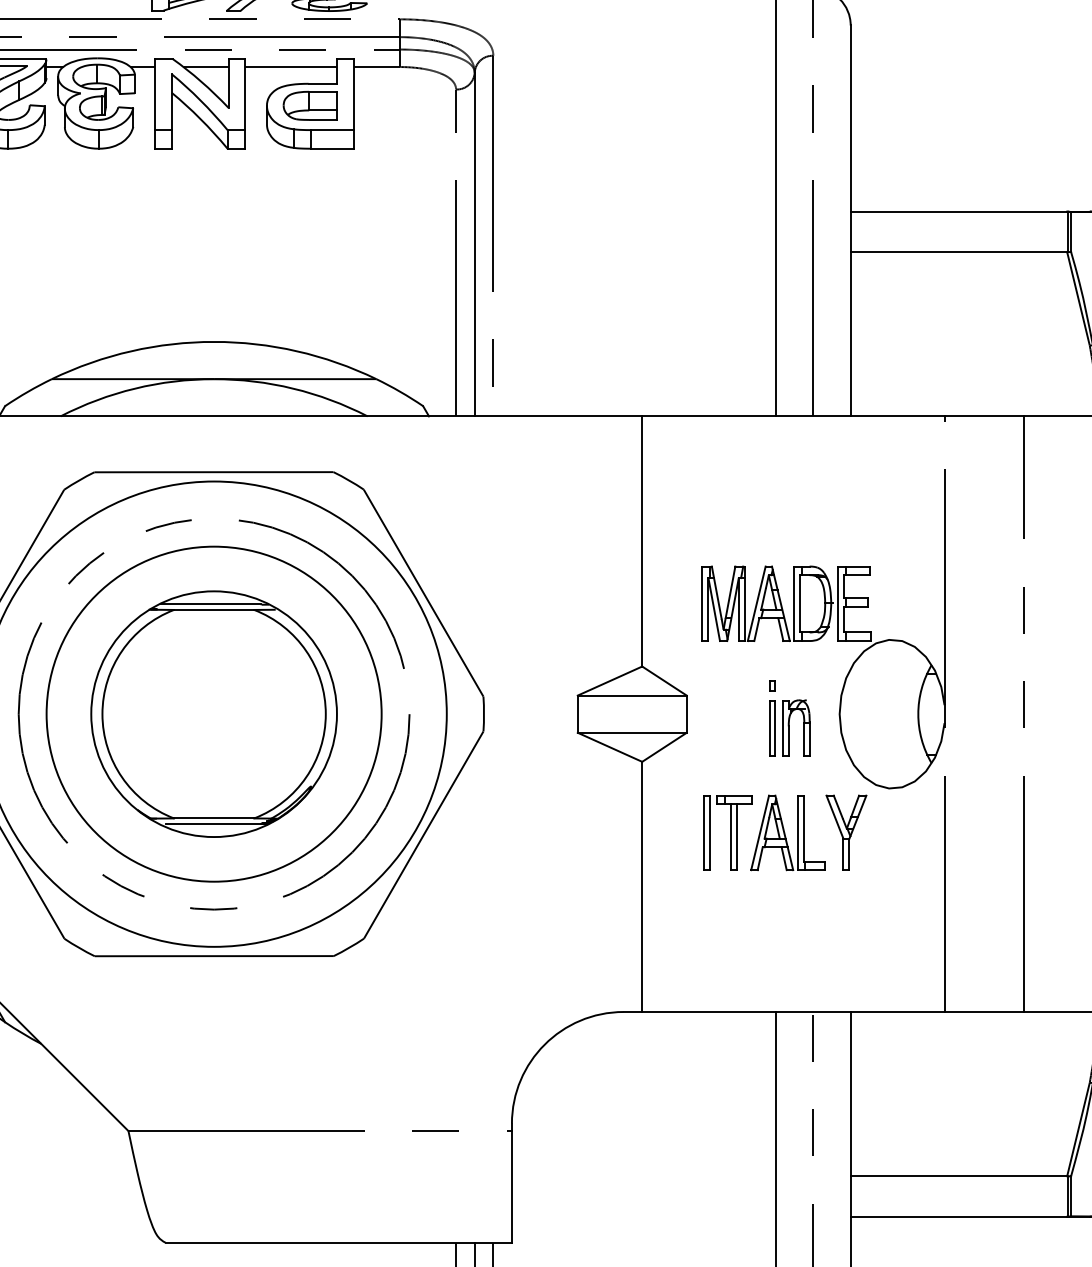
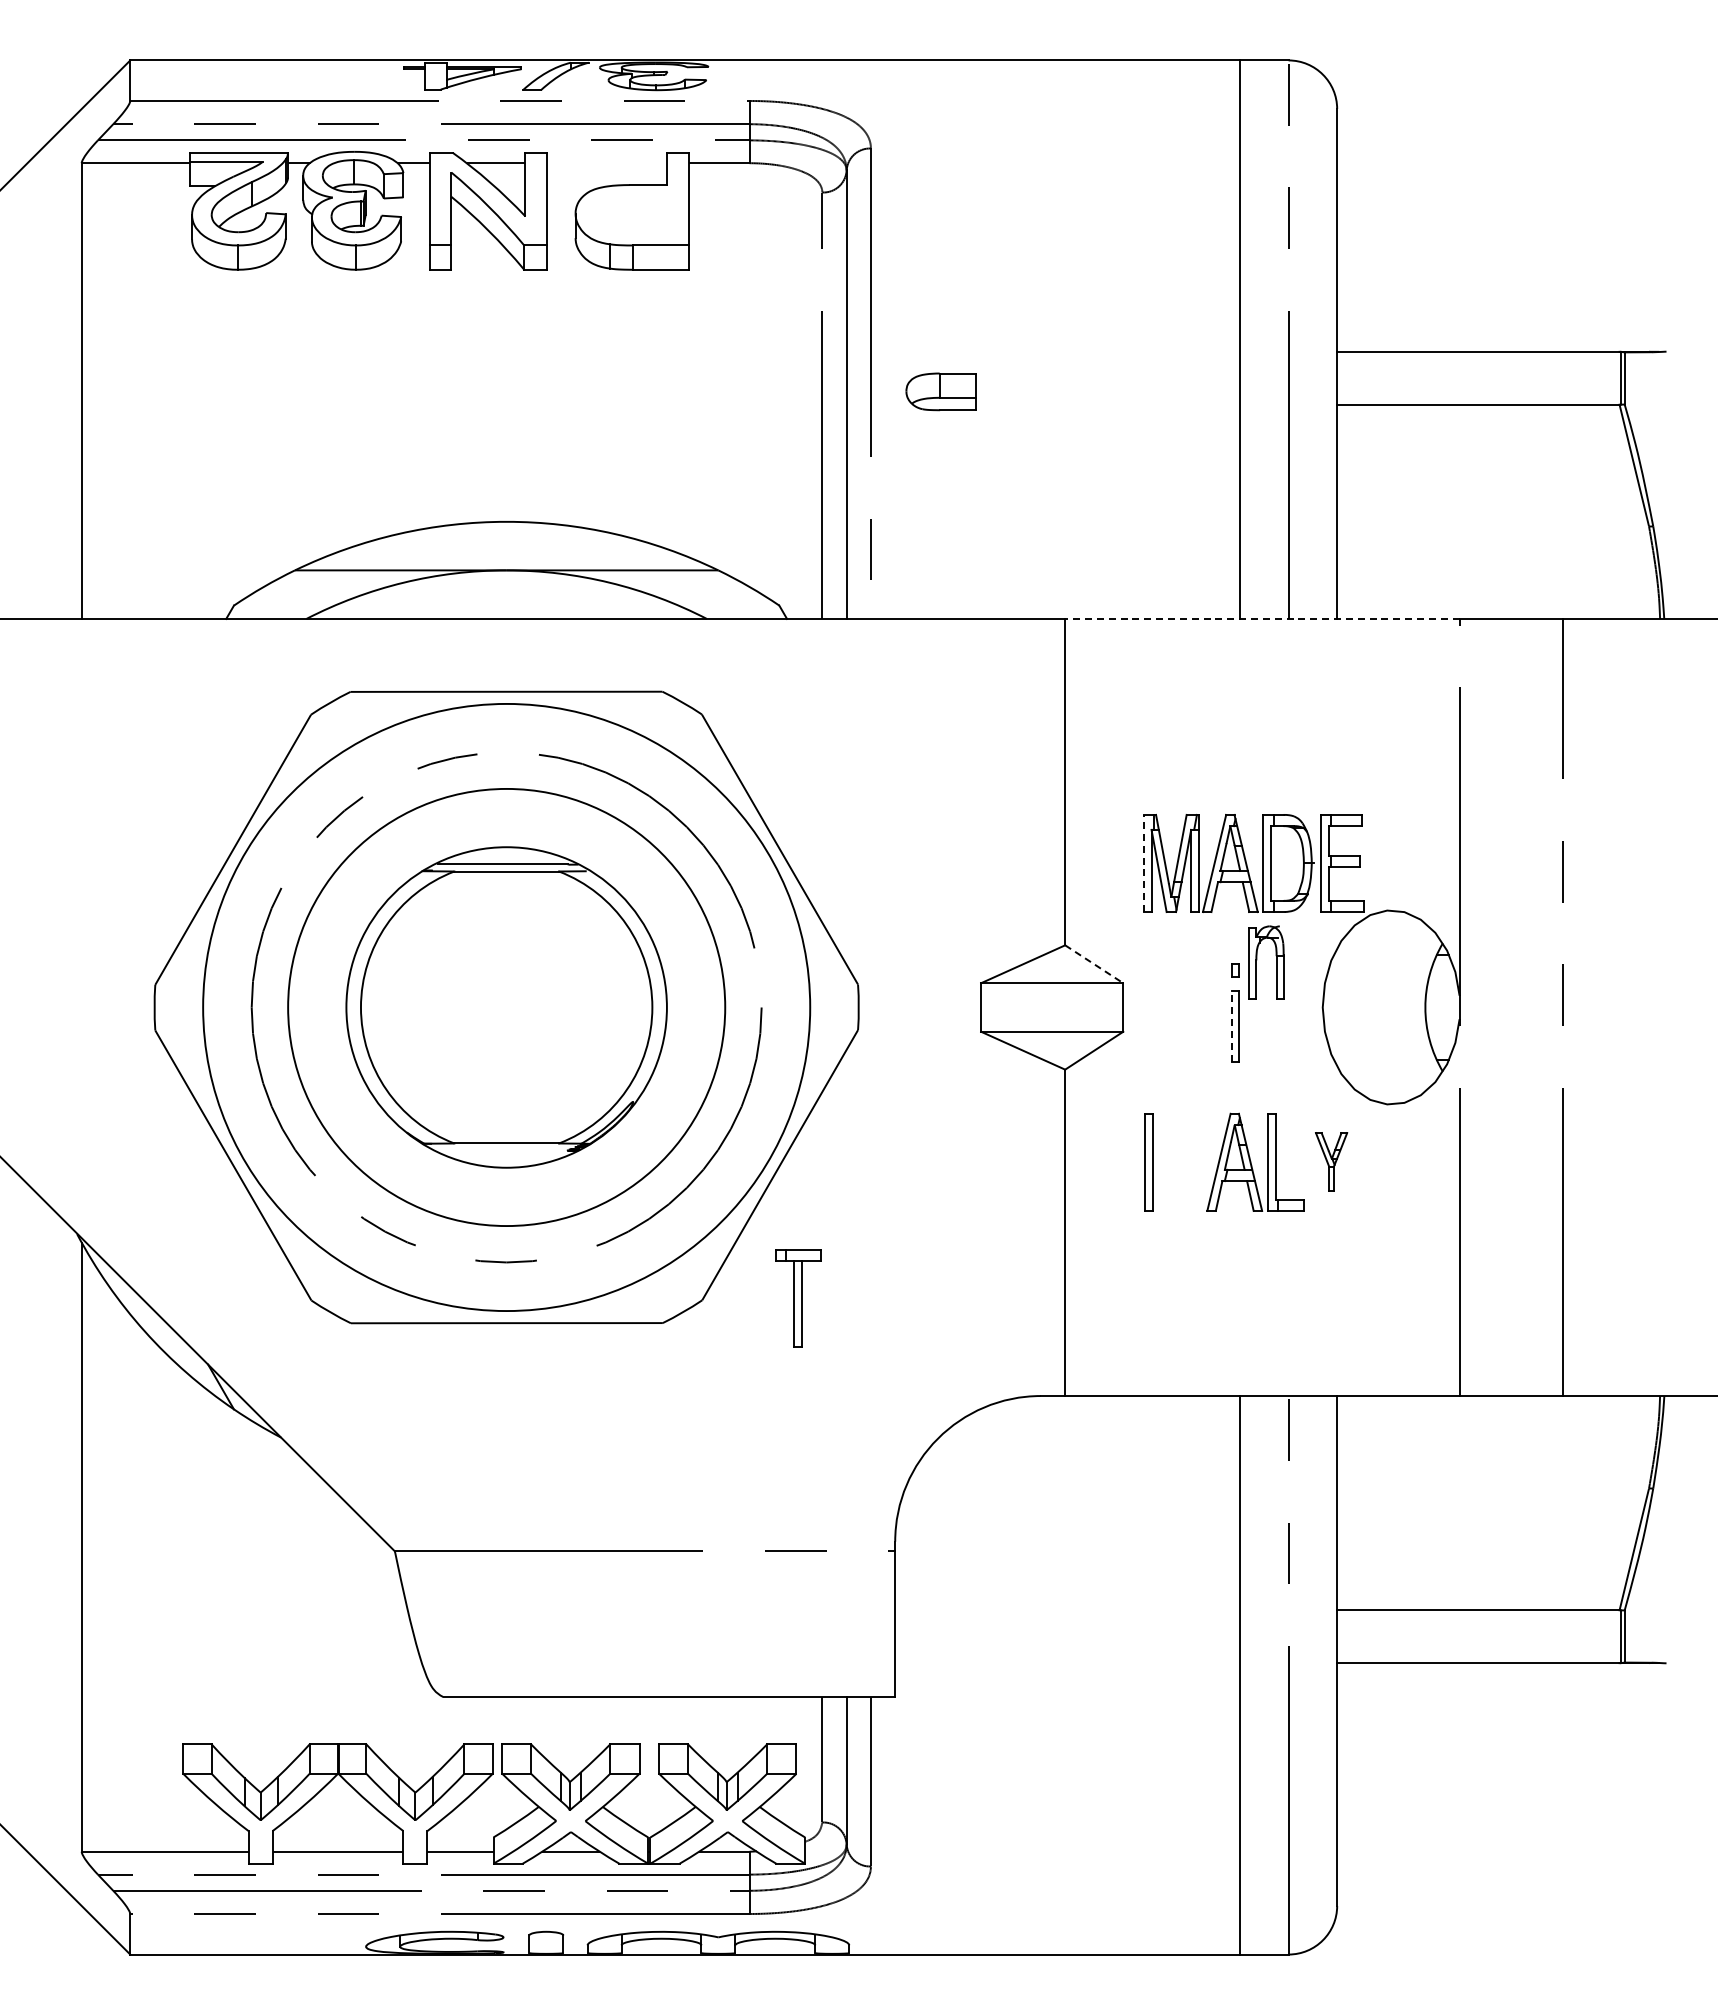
line: (291, 67) -> (607, 163), removed
part: (309, 105) -> (940, 391), moved
line: (792, 416) -> (1261, 618), solid -> dashed
line: (702, 603) -> (1143, 863), solid -> dashed
line: (664, 681) -> (1094, 964), solid -> dashed
part: (789, 726) -> (1257, 960), moved
line: (769, 727) -> (1231, 1025), solid -> dashed
line: (215, 823) -> (508, 1150), removed
part: (846, 832) -> (1331, 1161), size x0.6
part: (734, 833) -> (798, 1298), moved

